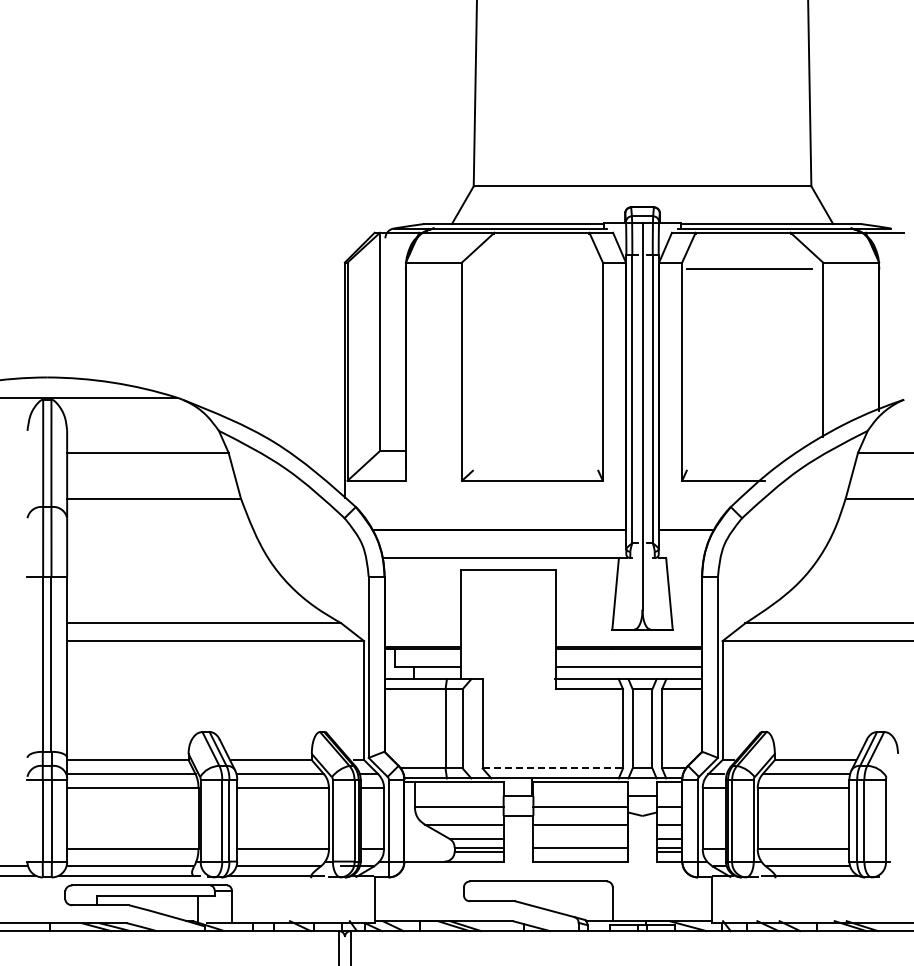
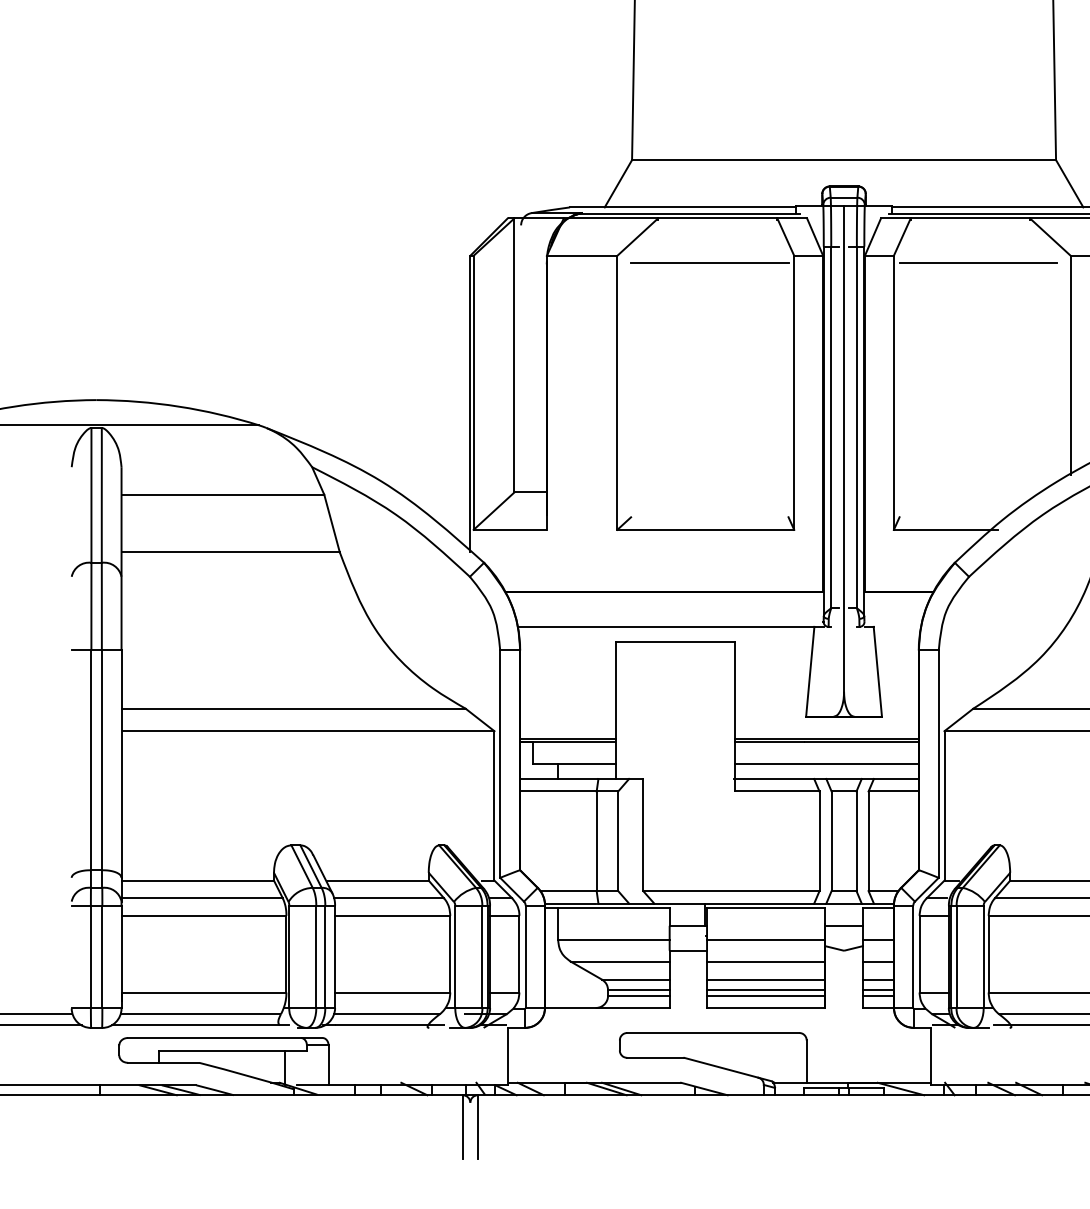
line: (535, 268) -> (709, 263), added
line: (553, 768) -> (732, 891), dashed -> solid
line: (580, 838) -> (766, 979), added
line: (580, 851) -> (766, 995), added

